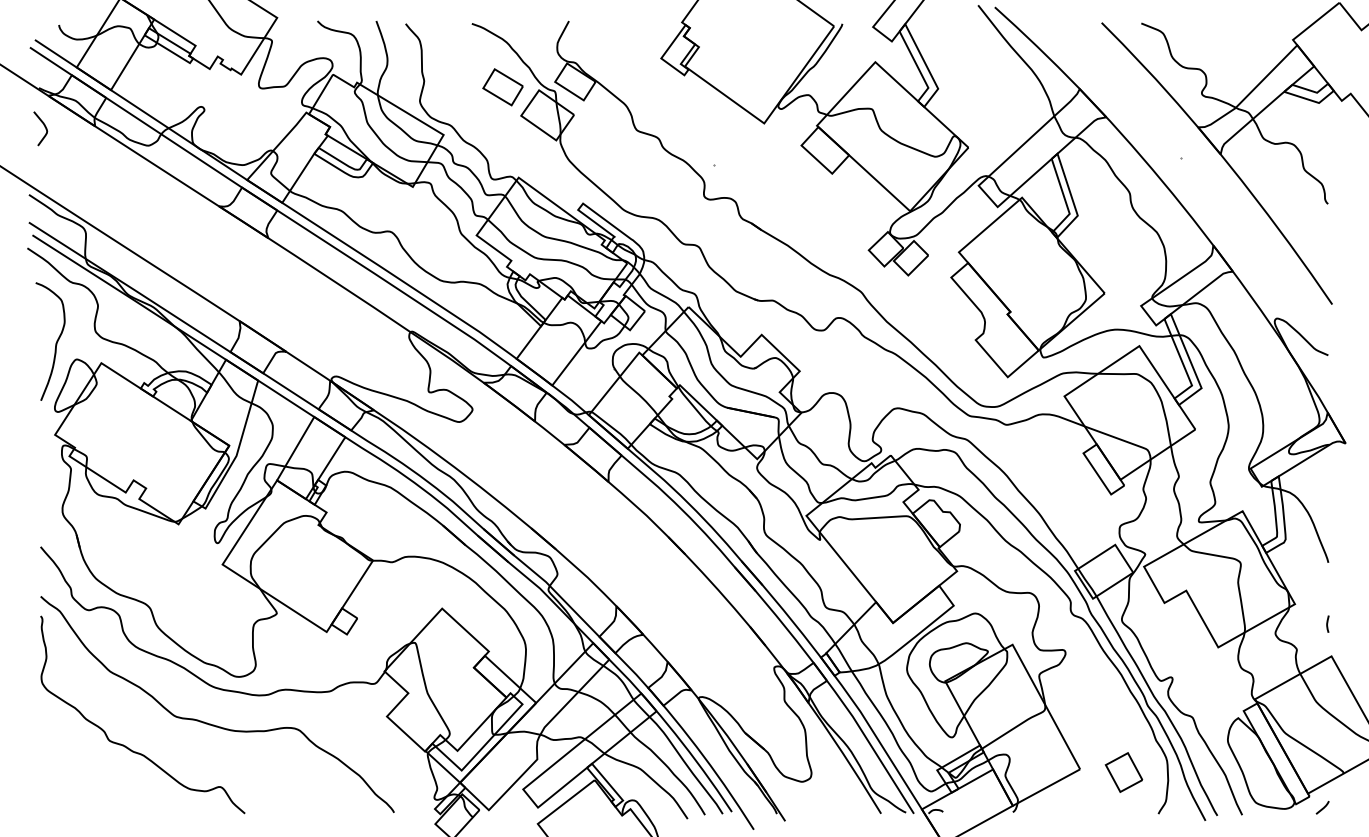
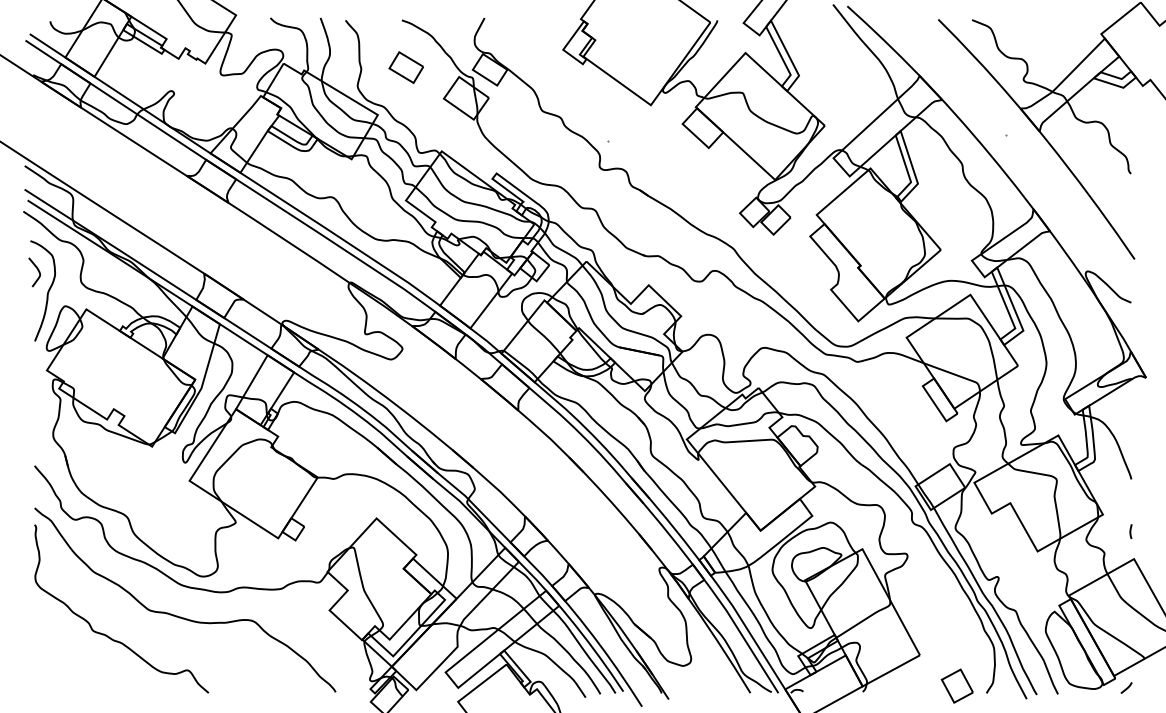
part: (502, 87) -> (405, 67), moved
curve: (44, 127) -> (37, 271), moved
part: (1123, 772) -> (956, 686), moved

